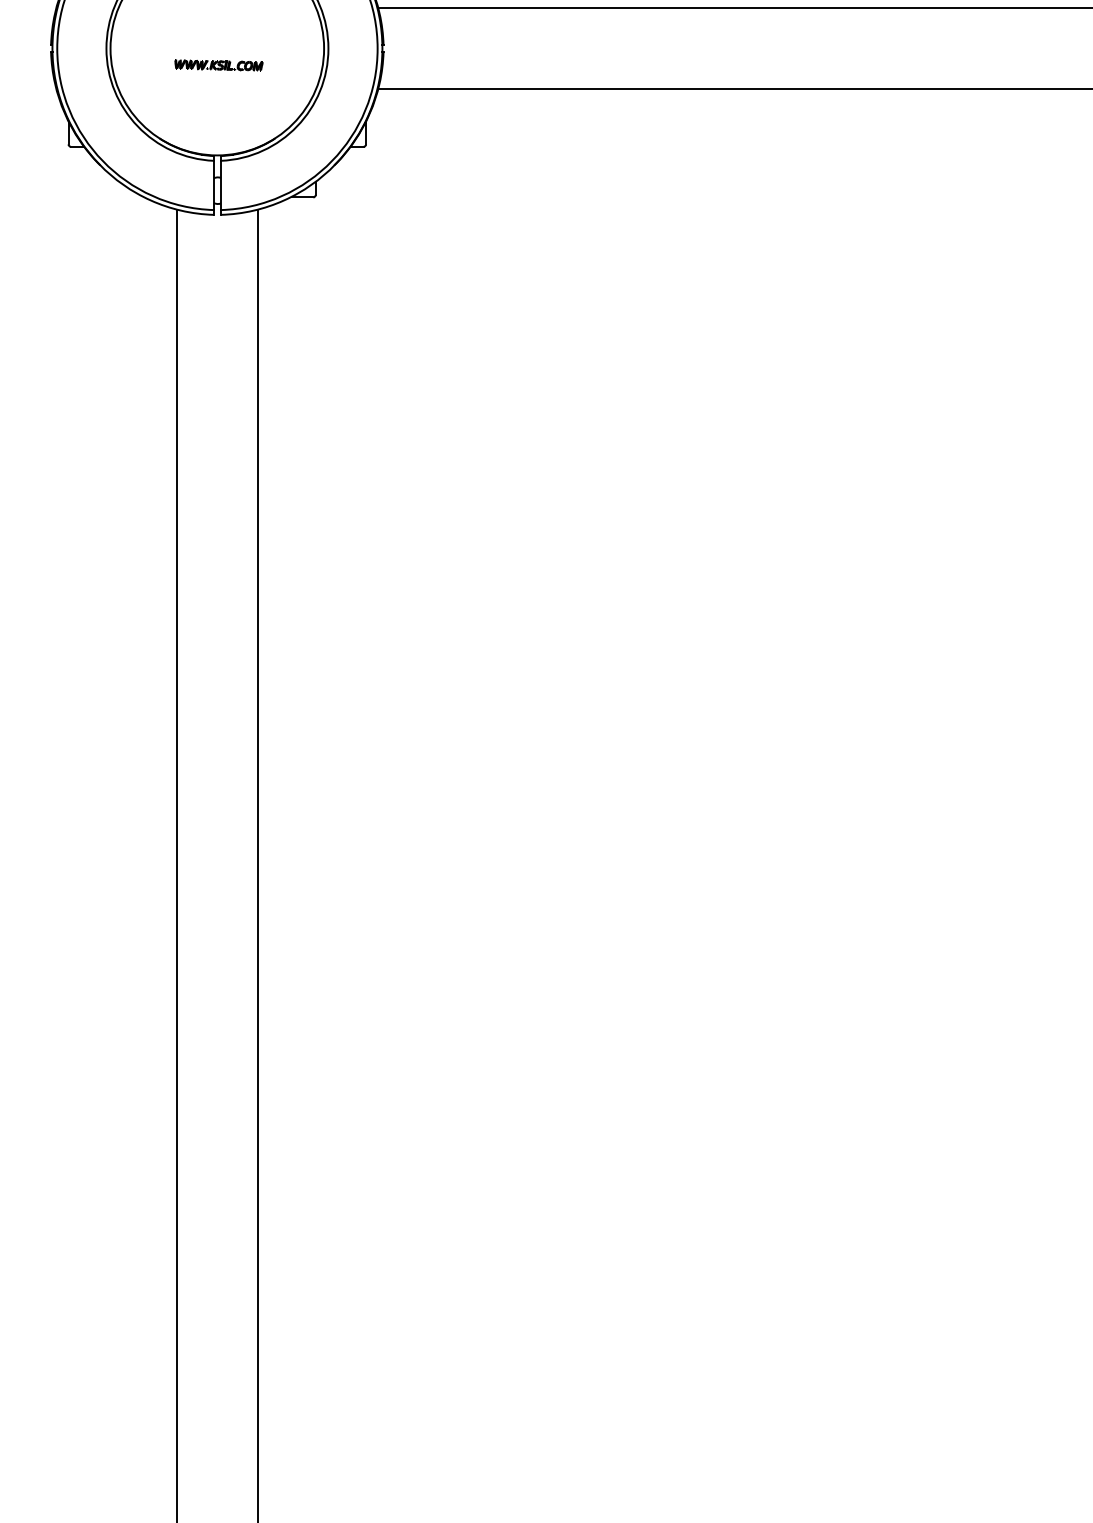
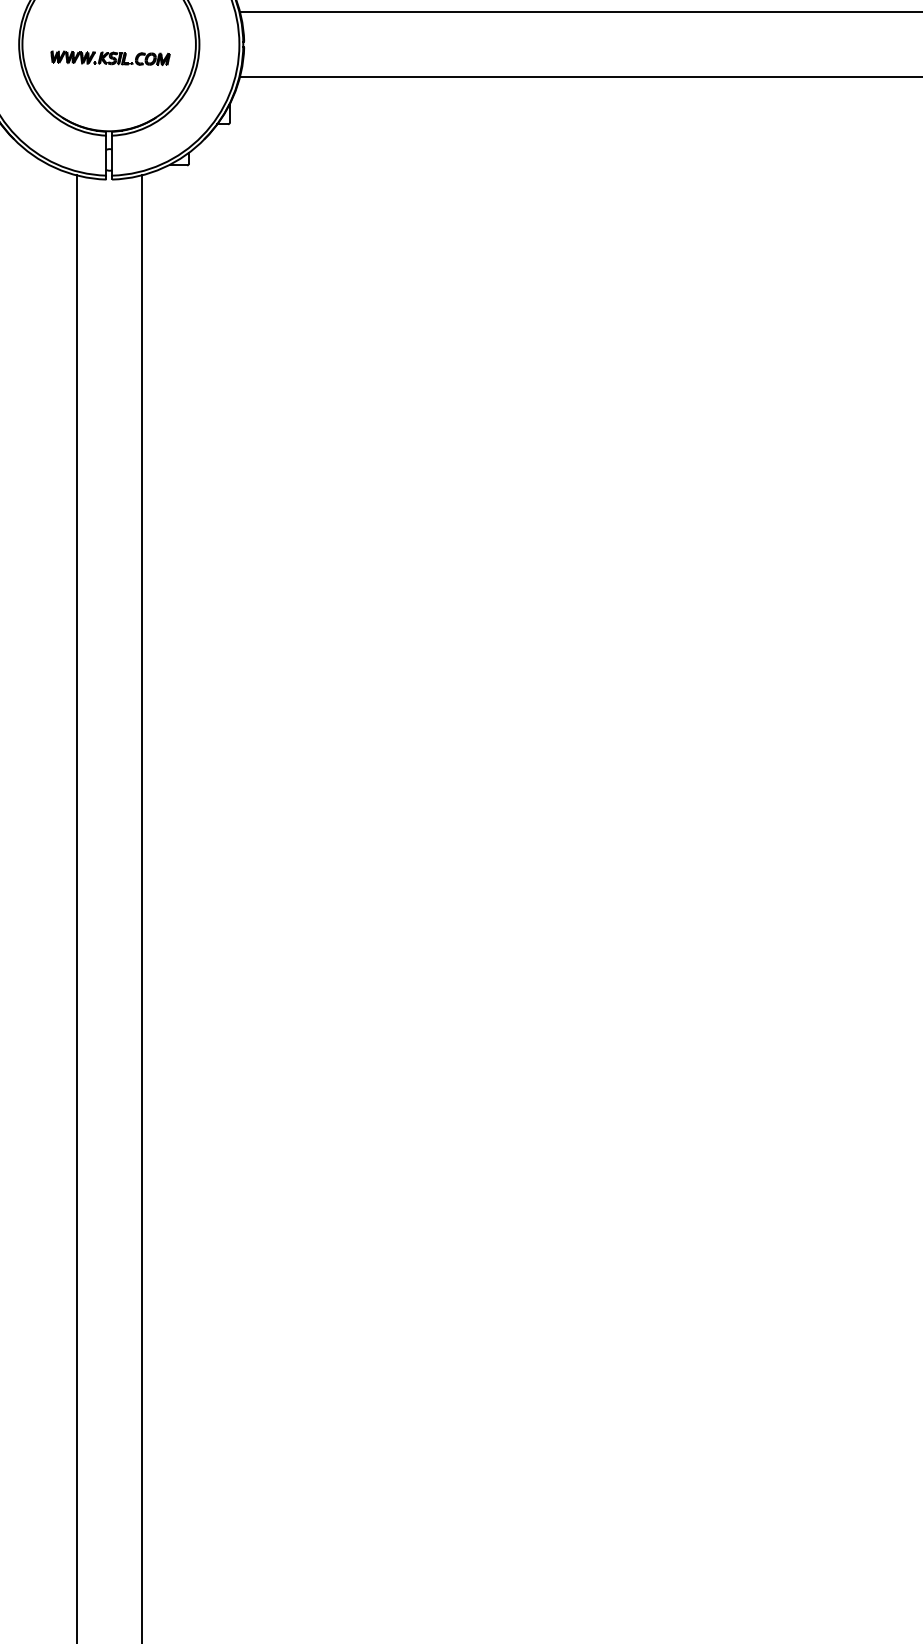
part: (218, 64) -> (110, 57), size x1.67

